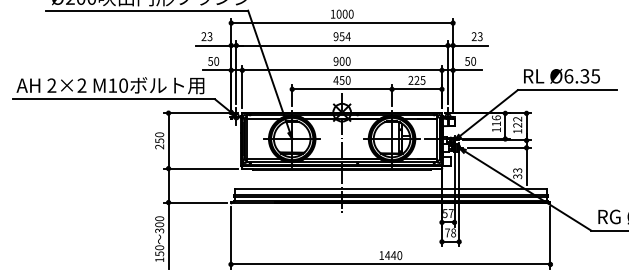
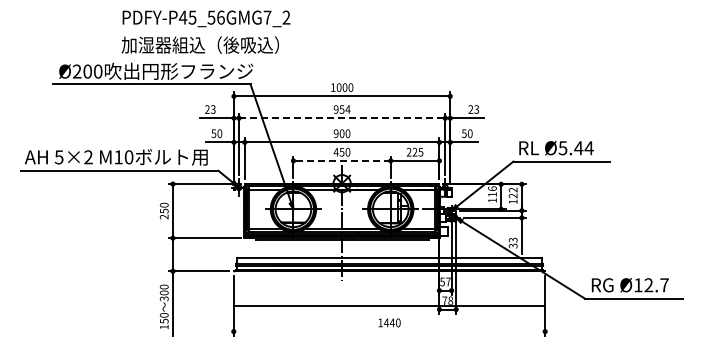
line: (342, 45) -> (342, 118), solid -> dashed
text: (581, 76) -> (575, 148), Ø6.35 -> Ø5.44
text: (51, 85) -> (58, 157), 2×2 -> 5×2
line: (342, 88) -> (342, 160), solid -> dashed
line: (390, 264) -> (389, 305), moved

